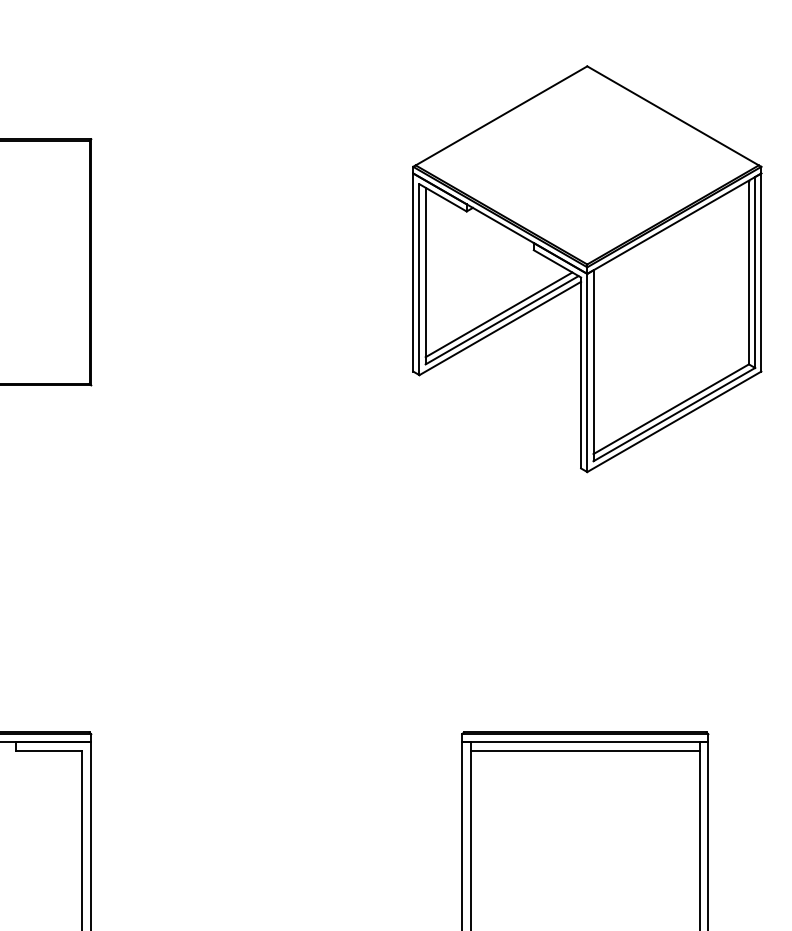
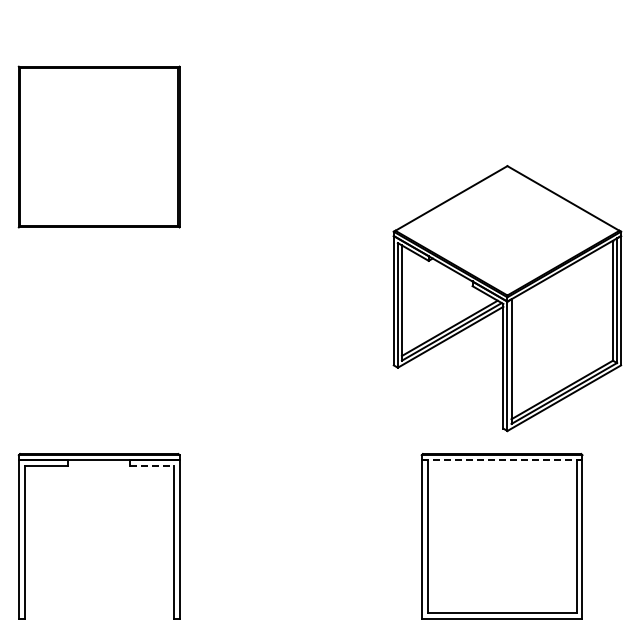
part: (587, 269) -> (507, 298), moved
line: (585, 742) -> (502, 460), solid -> dashed
line: (49, 751) -> (152, 466), solid -> dashed
line: (584, 751) -> (501, 466), removed

